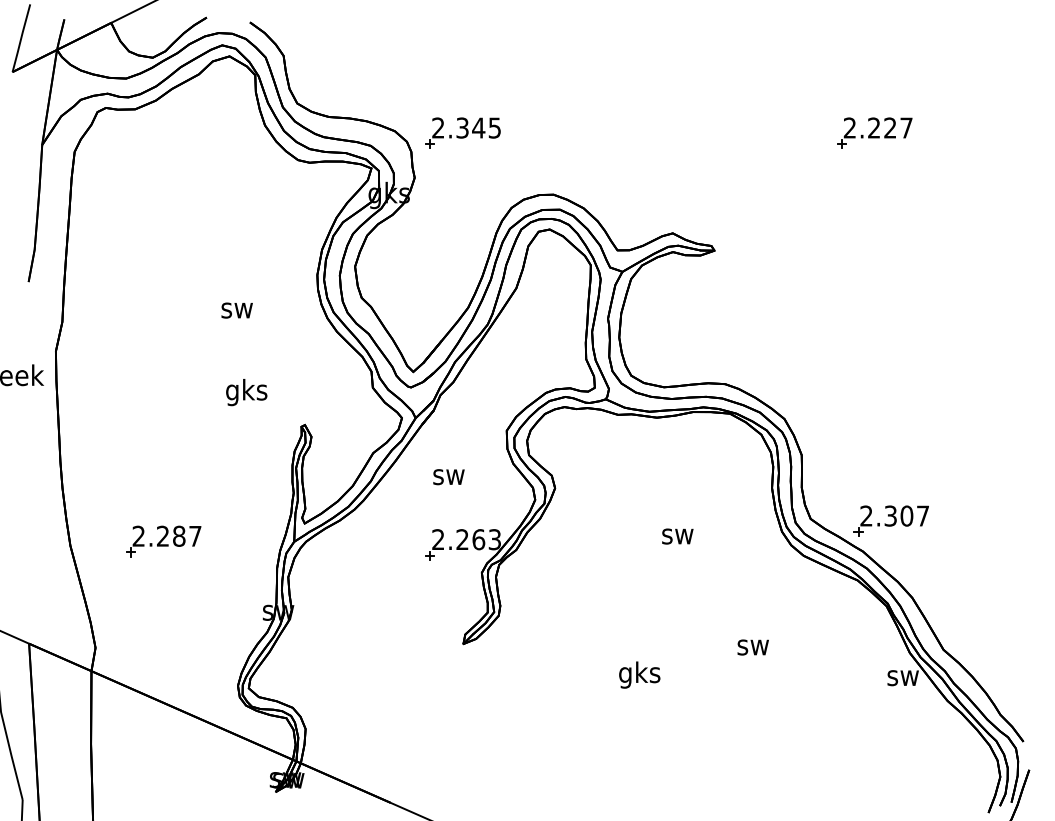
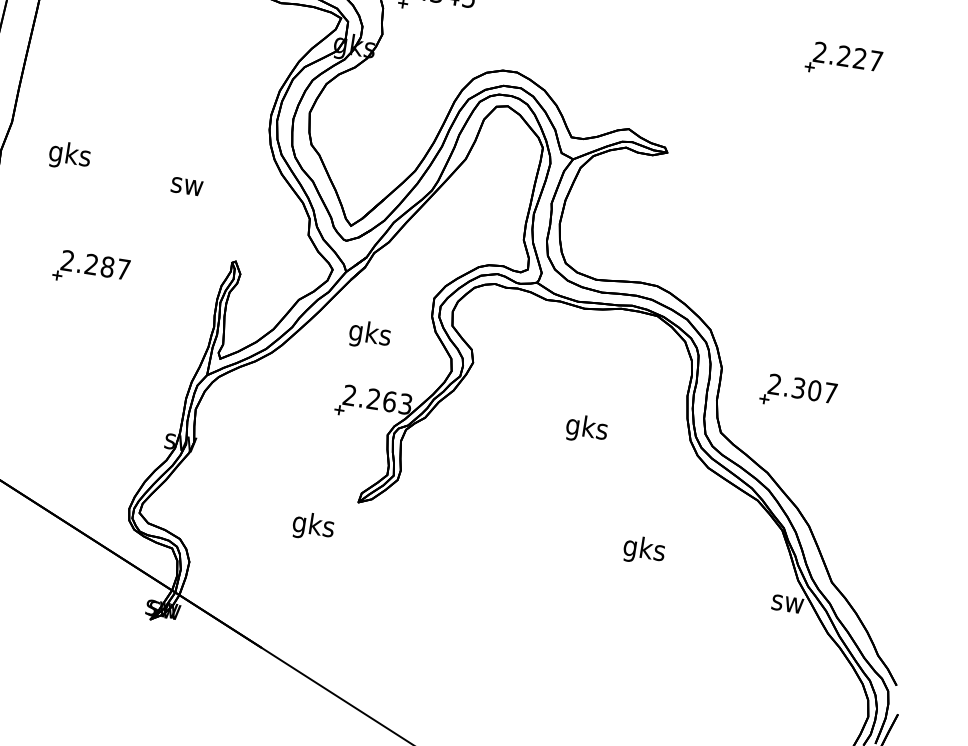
text: (236, 310) -> (186, 186), moved
text: (246, 392) -> (69, 156), moved
text: (448, 476) -> (369, 334), sw -> gks
part: (890, 520) -> (797, 392), moved
text: (677, 536) -> (586, 429), sw -> gks
part: (163, 541) -> (91, 269), moved
text: (752, 647) -> (643, 550), sw -> gks
text: (639, 674) -> (313, 526), moved

